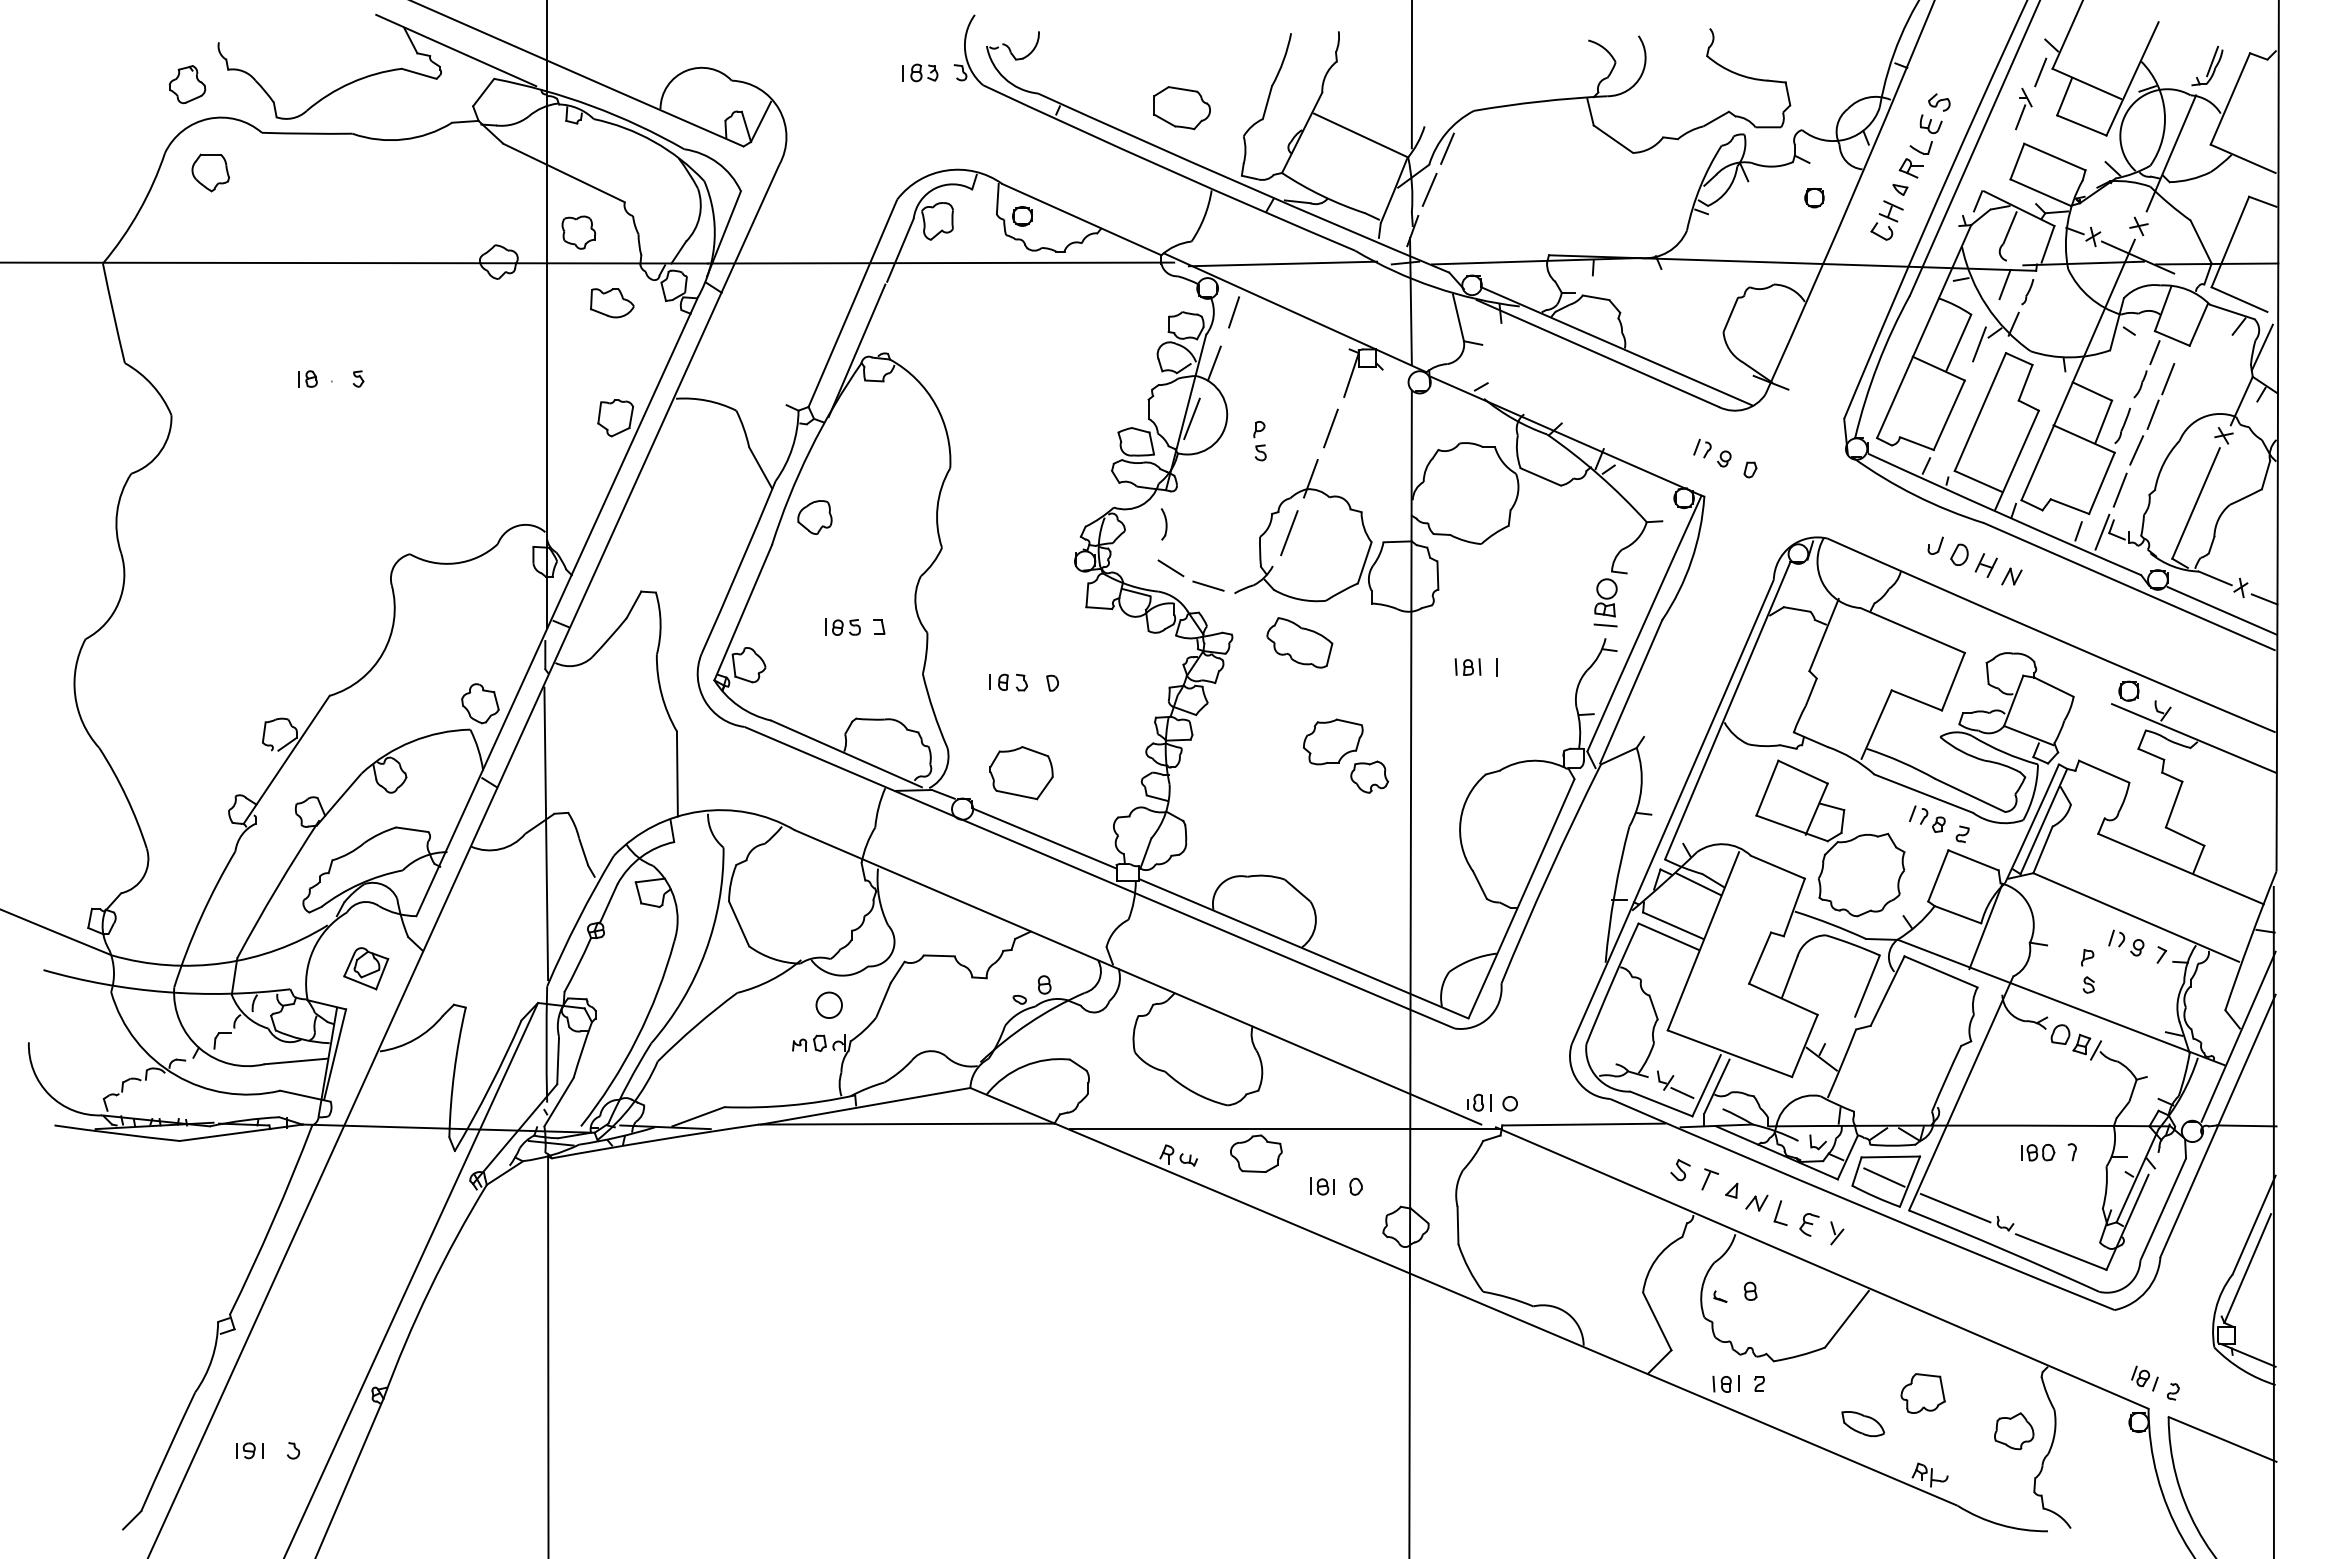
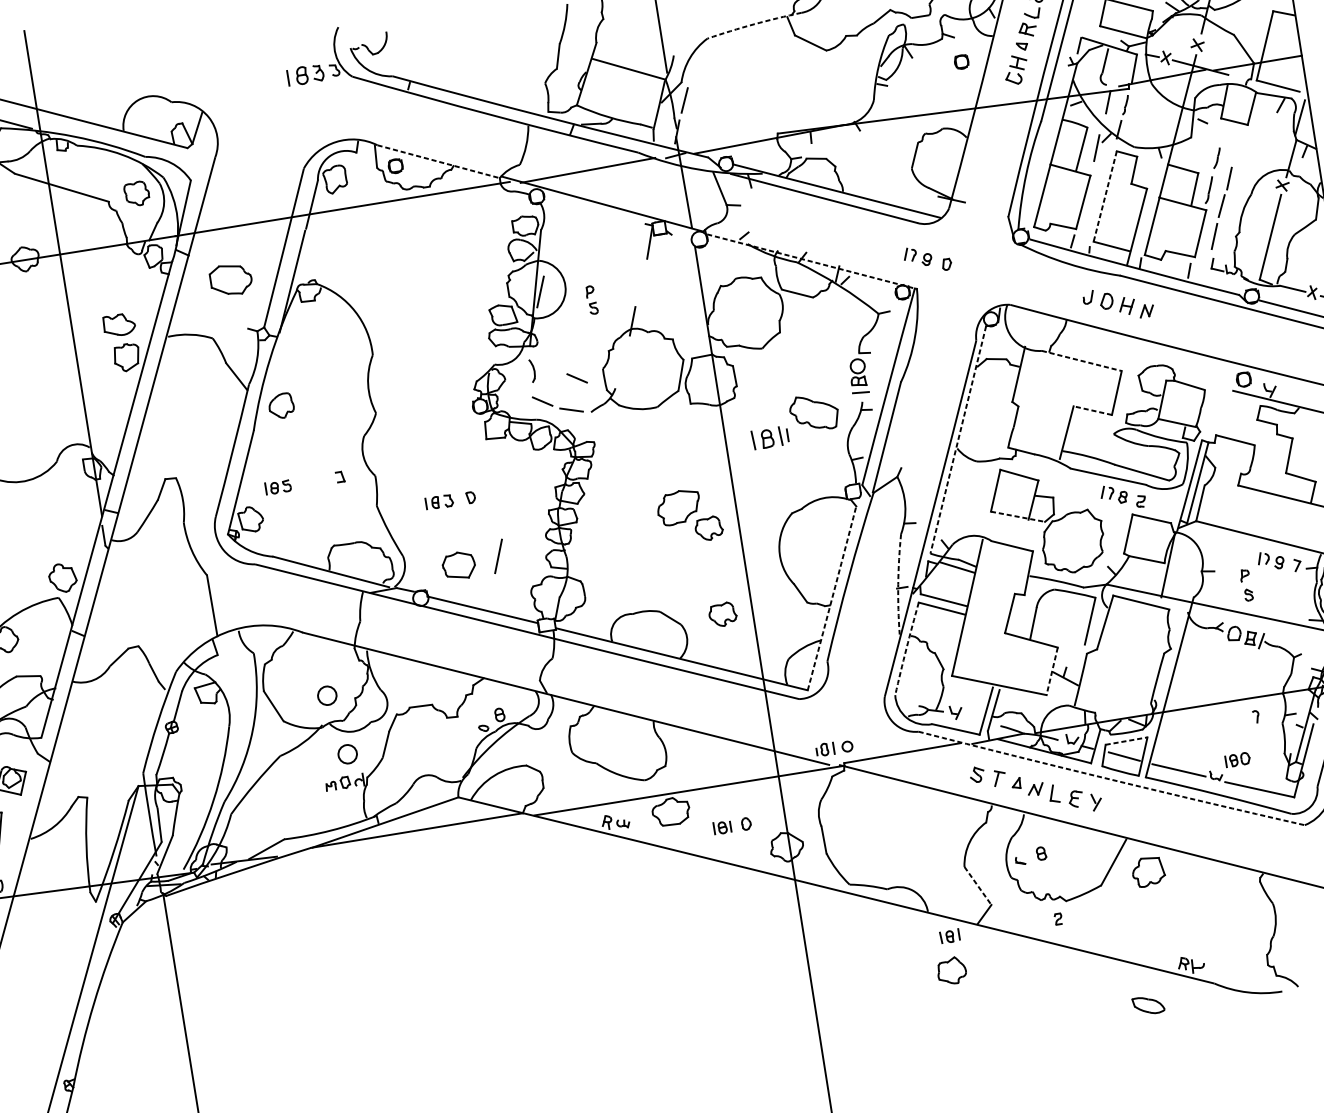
part: (920, 72) -> (306, 74), size x1.4
arc: (1540, 101) -> (754, 24), solid -> dashed
part: (1181, 108) -> (230, 280), moved
line: (1447, 148) -> (692, 68), removed
line: (1082, 219) -> (439, 161), solid -> dashed
part: (578, 232) -> (136, 193), moved
part: (612, 303) -> (119, 325), moved
line: (1233, 312) -> (558, 210), removed
line: (2154, 352) -> (1223, 133), removed
line: (1214, 363) -> (550, 249), removed
line: (2168, 379) -> (1236, 151), removed
line: (1980, 412) -> (1105, 196), solid -> dashed
line: (1330, 428) -> (640, 282), removed
line: (1566, 436) -> (811, 261), solid -> dashed
line: (2102, 531) -> (1206, 268), removed
line: (1289, 533) -> (498, 556), moved
line: (1222, 544) -> (576, 378), added
part: (842, 626) -> (277, 486), moved
line: (1912, 630) -> (1081, 361), solid -> dashed
part: (1299, 642) -> (814, 412), moved
part: (1467, 666) -> (766, 437), size x1.6
line: (1916, 700) -> (1092, 410), solid -> dashed
line: (1727, 711) -> (958, 440), solid -> dashed
part: (1021, 773) -> (458, 565), size x0.7
line: (1792, 828) -> (1018, 516), solid -> dashed
line: (546, 833) -> (125, 663), removed
arc: (1614, 894) -> (898, 584), solid -> dashed
part: (1369, 896) -> (722, 614), added
arc: (1521, 898) -> (831, 598), solid -> dashed
circle: (813, 920) -> (326, 695), added
arc: (1611, 983) -> (906, 648), solid -> dashed
line: (1804, 1045) -> (1051, 671), solid -> dashed
line: (1682, 1092) -> (969, 718), removed
part: (2038, 1152) -> (1238, 759), moved
line: (1891, 1156) -> (1127, 740), solid -> dashed
arc: (1861, 1206) -> (1111, 780), solid -> dashed
line: (1657, 1321) -> (978, 885), solid -> dashed
part: (1725, 1383) -> (949, 936), moved
part: (1922, 1393) -> (1148, 871), moved
part: (1863, 1423) -> (1148, 1004), moved
part: (2014, 1431) -> (952, 971), moved

